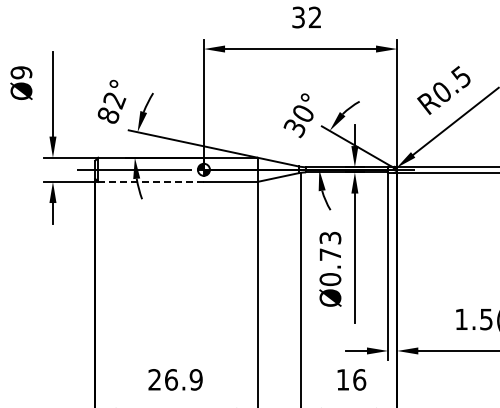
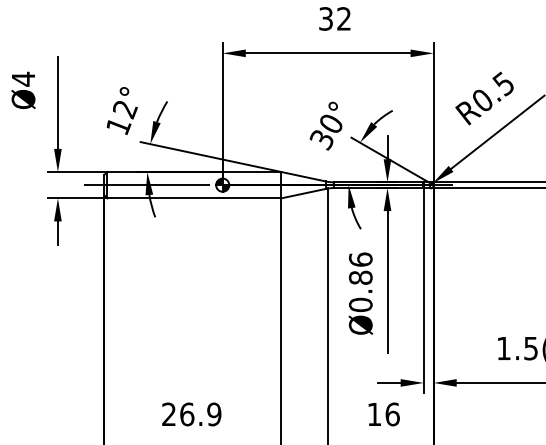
text: (21, 72) -> (23, 78), Ø9 -> Ø4
text: (108, 115) -> (118, 125), 82° -> 12°
line: (151, 181) -> (165, 197), dashed -> solid
text: (330, 246) -> (360, 268), Ø0.73 -> Ø0.86

